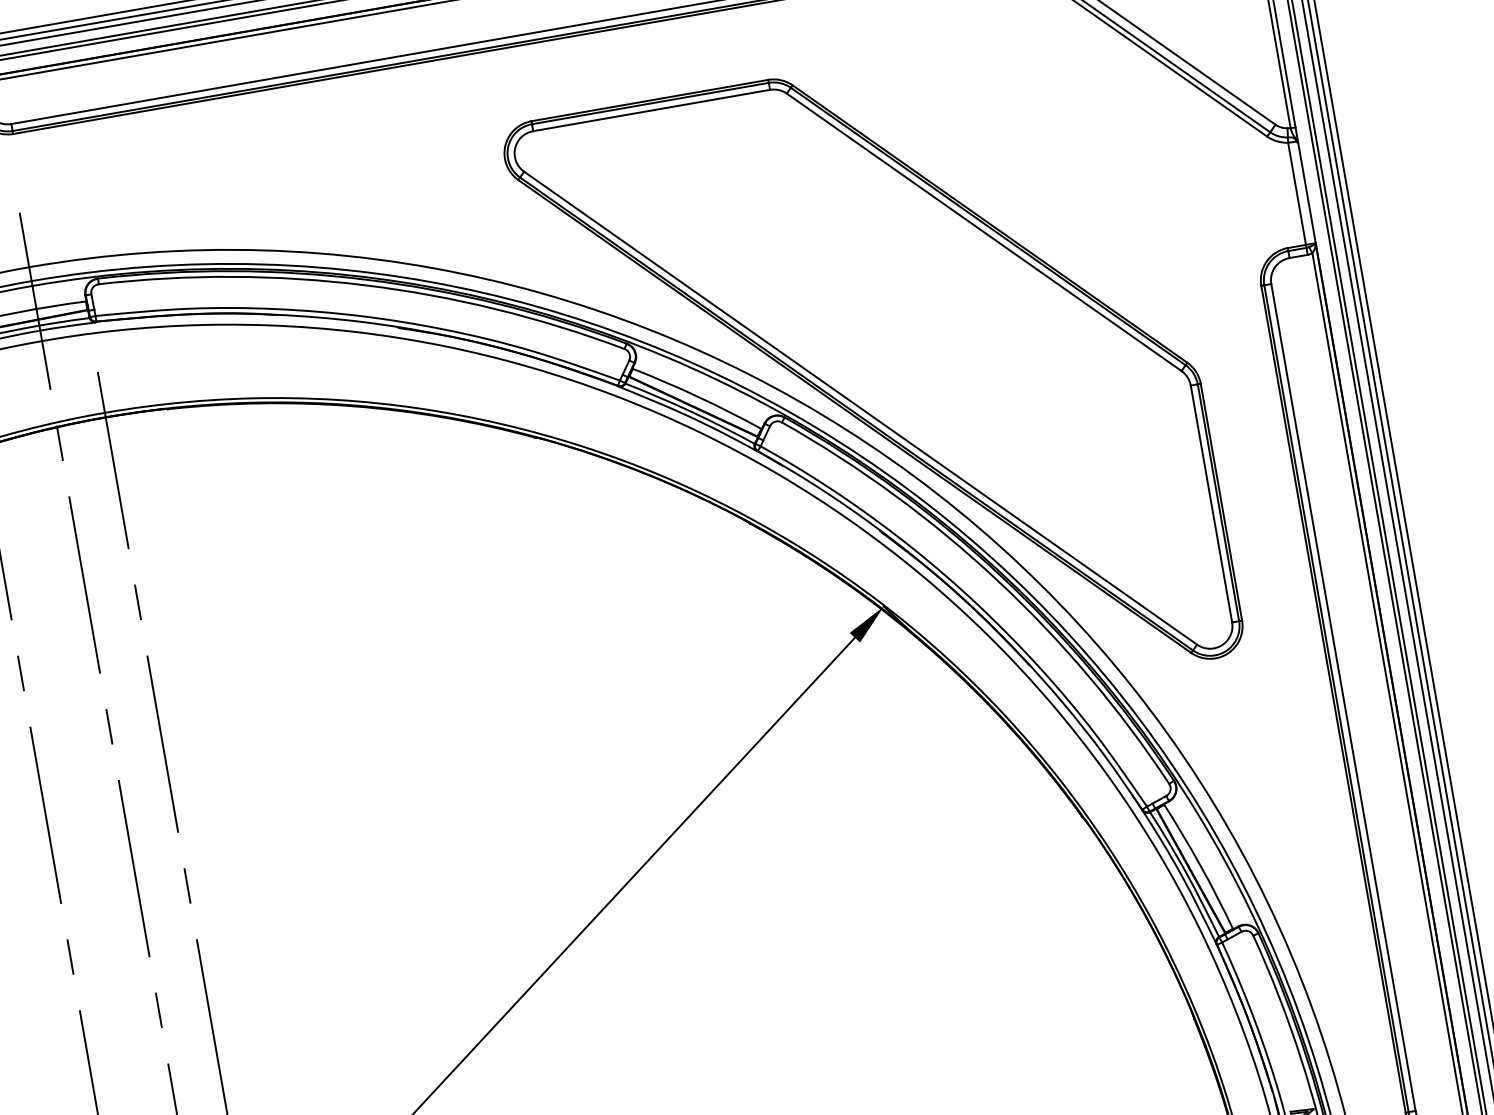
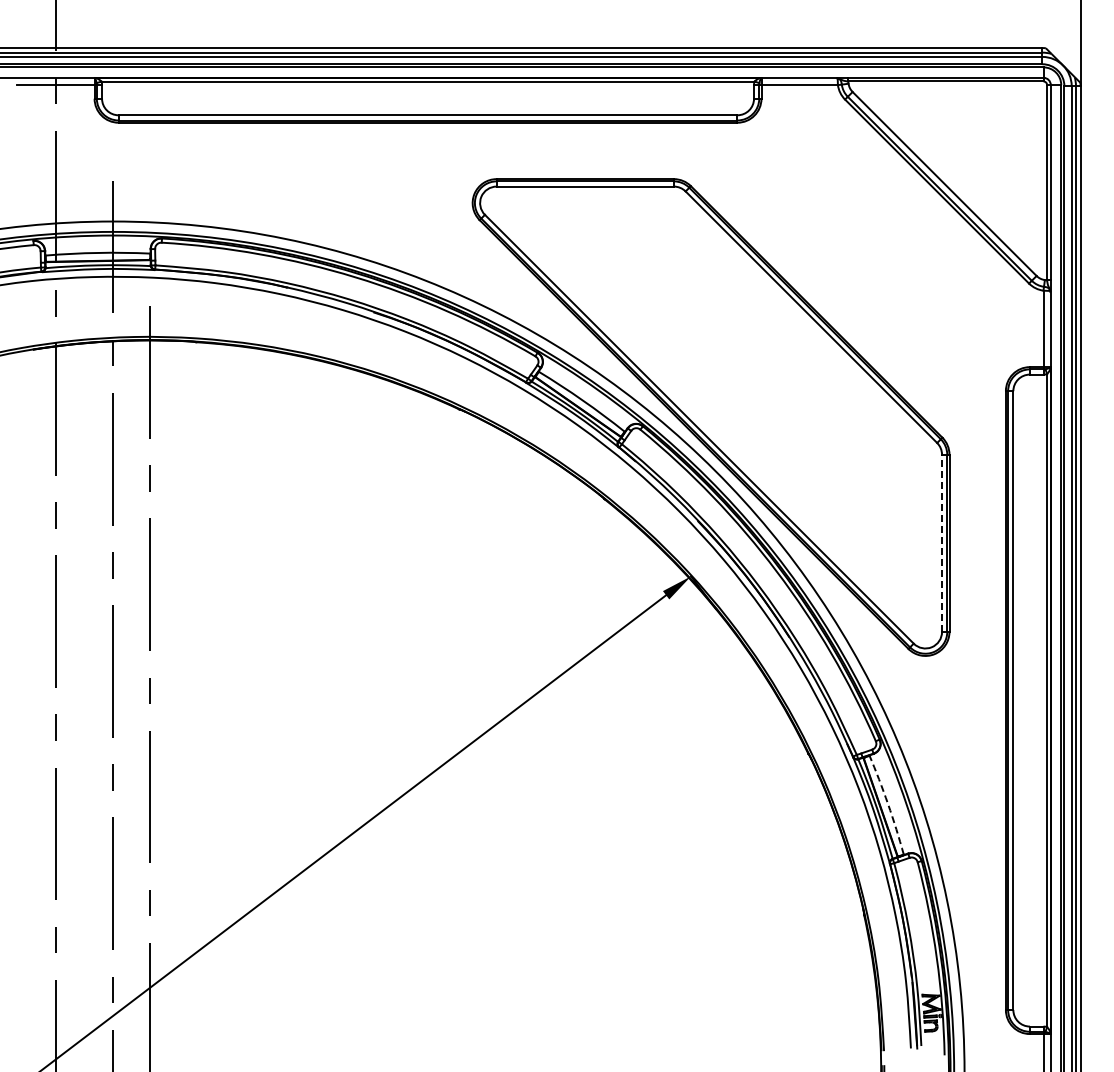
line: (1212, 504) -> (942, 543), solid -> dashed
arc: (1200, 865) -> (888, 804), solid -> dashed

